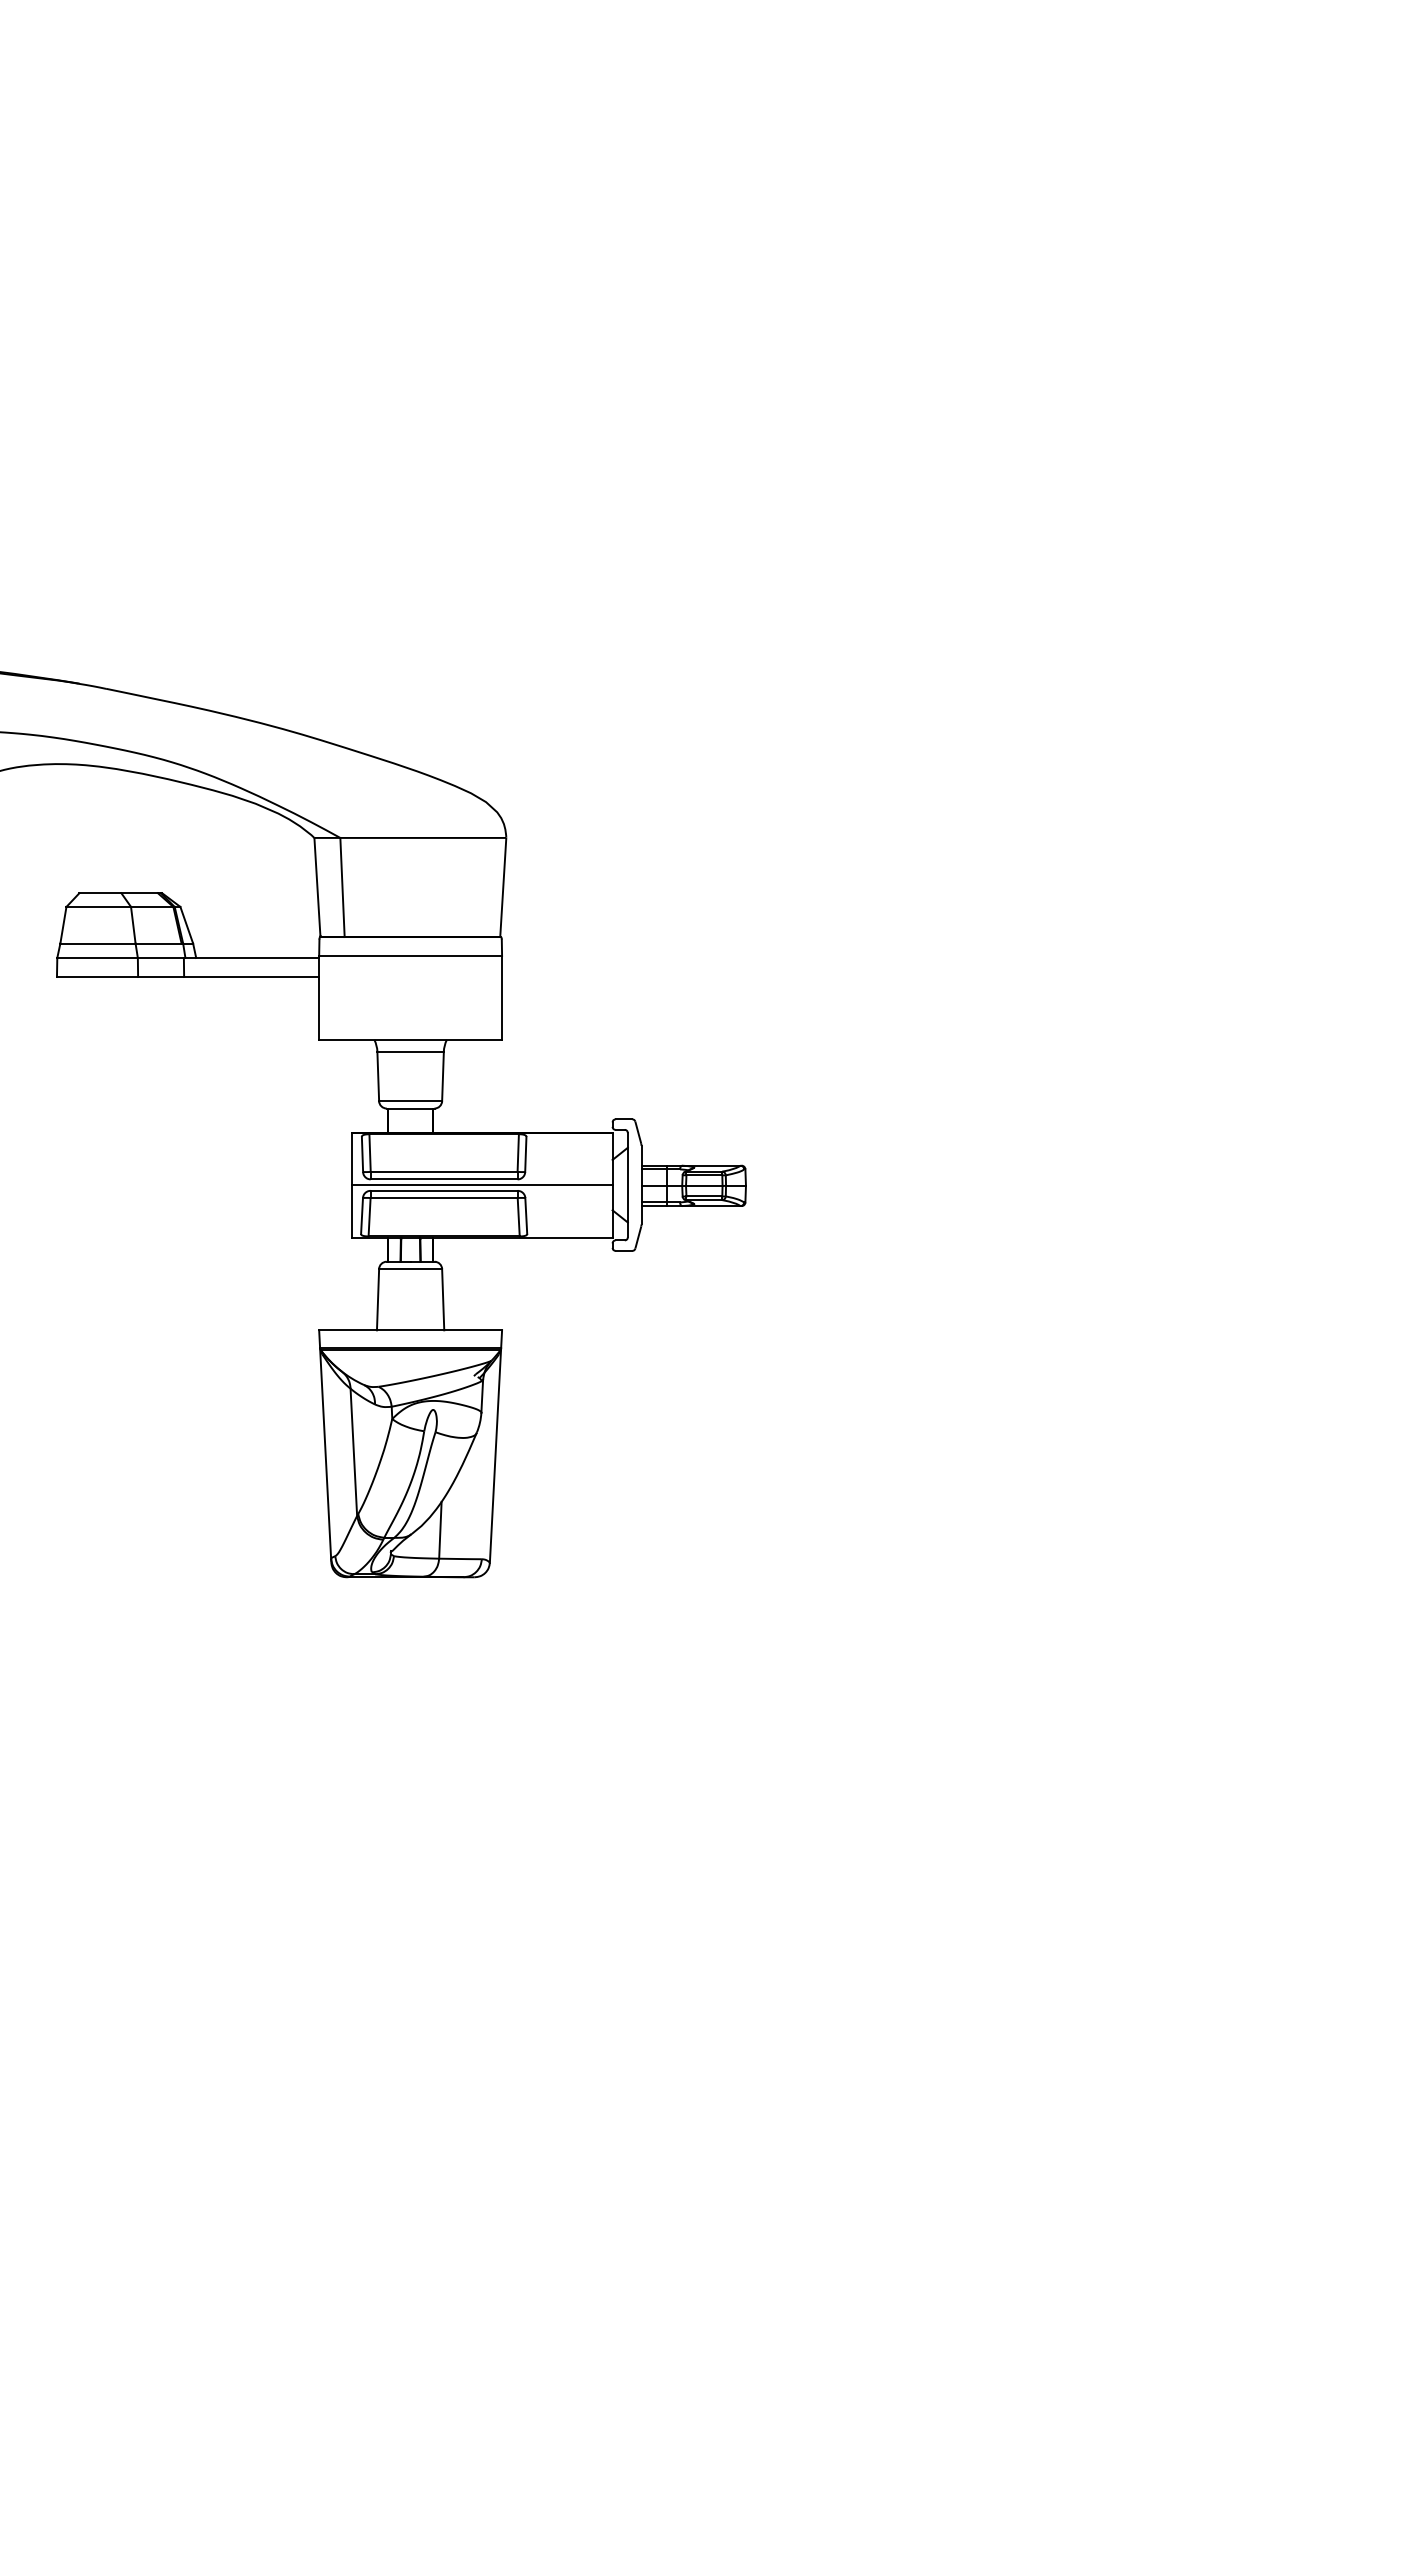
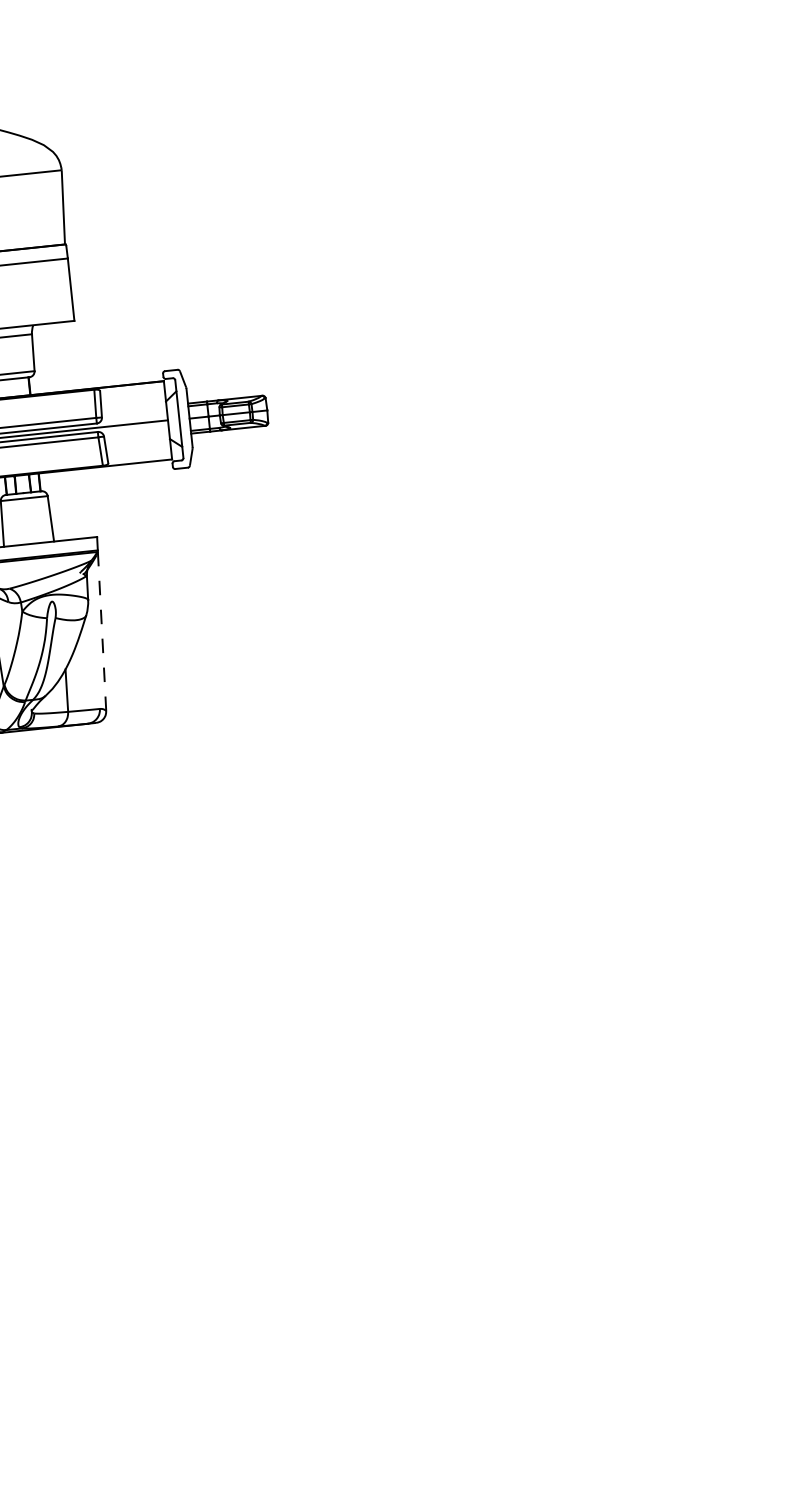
line: (495, 1455) -> (102, 630), solid -> dashed

